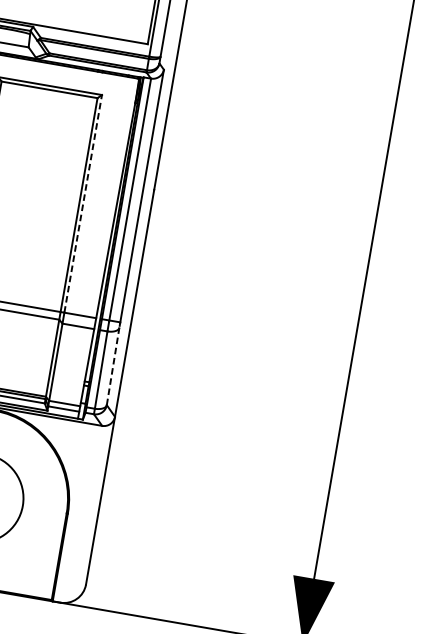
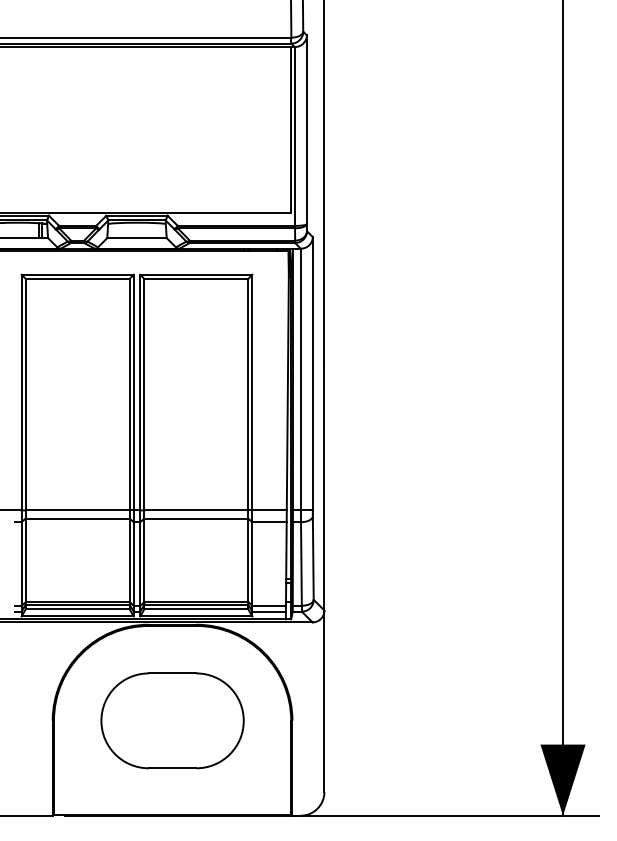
line: (83, 203) -> (252, 392), dashed -> solid
line: (113, 365) -> (313, 556), dashed -> solid

